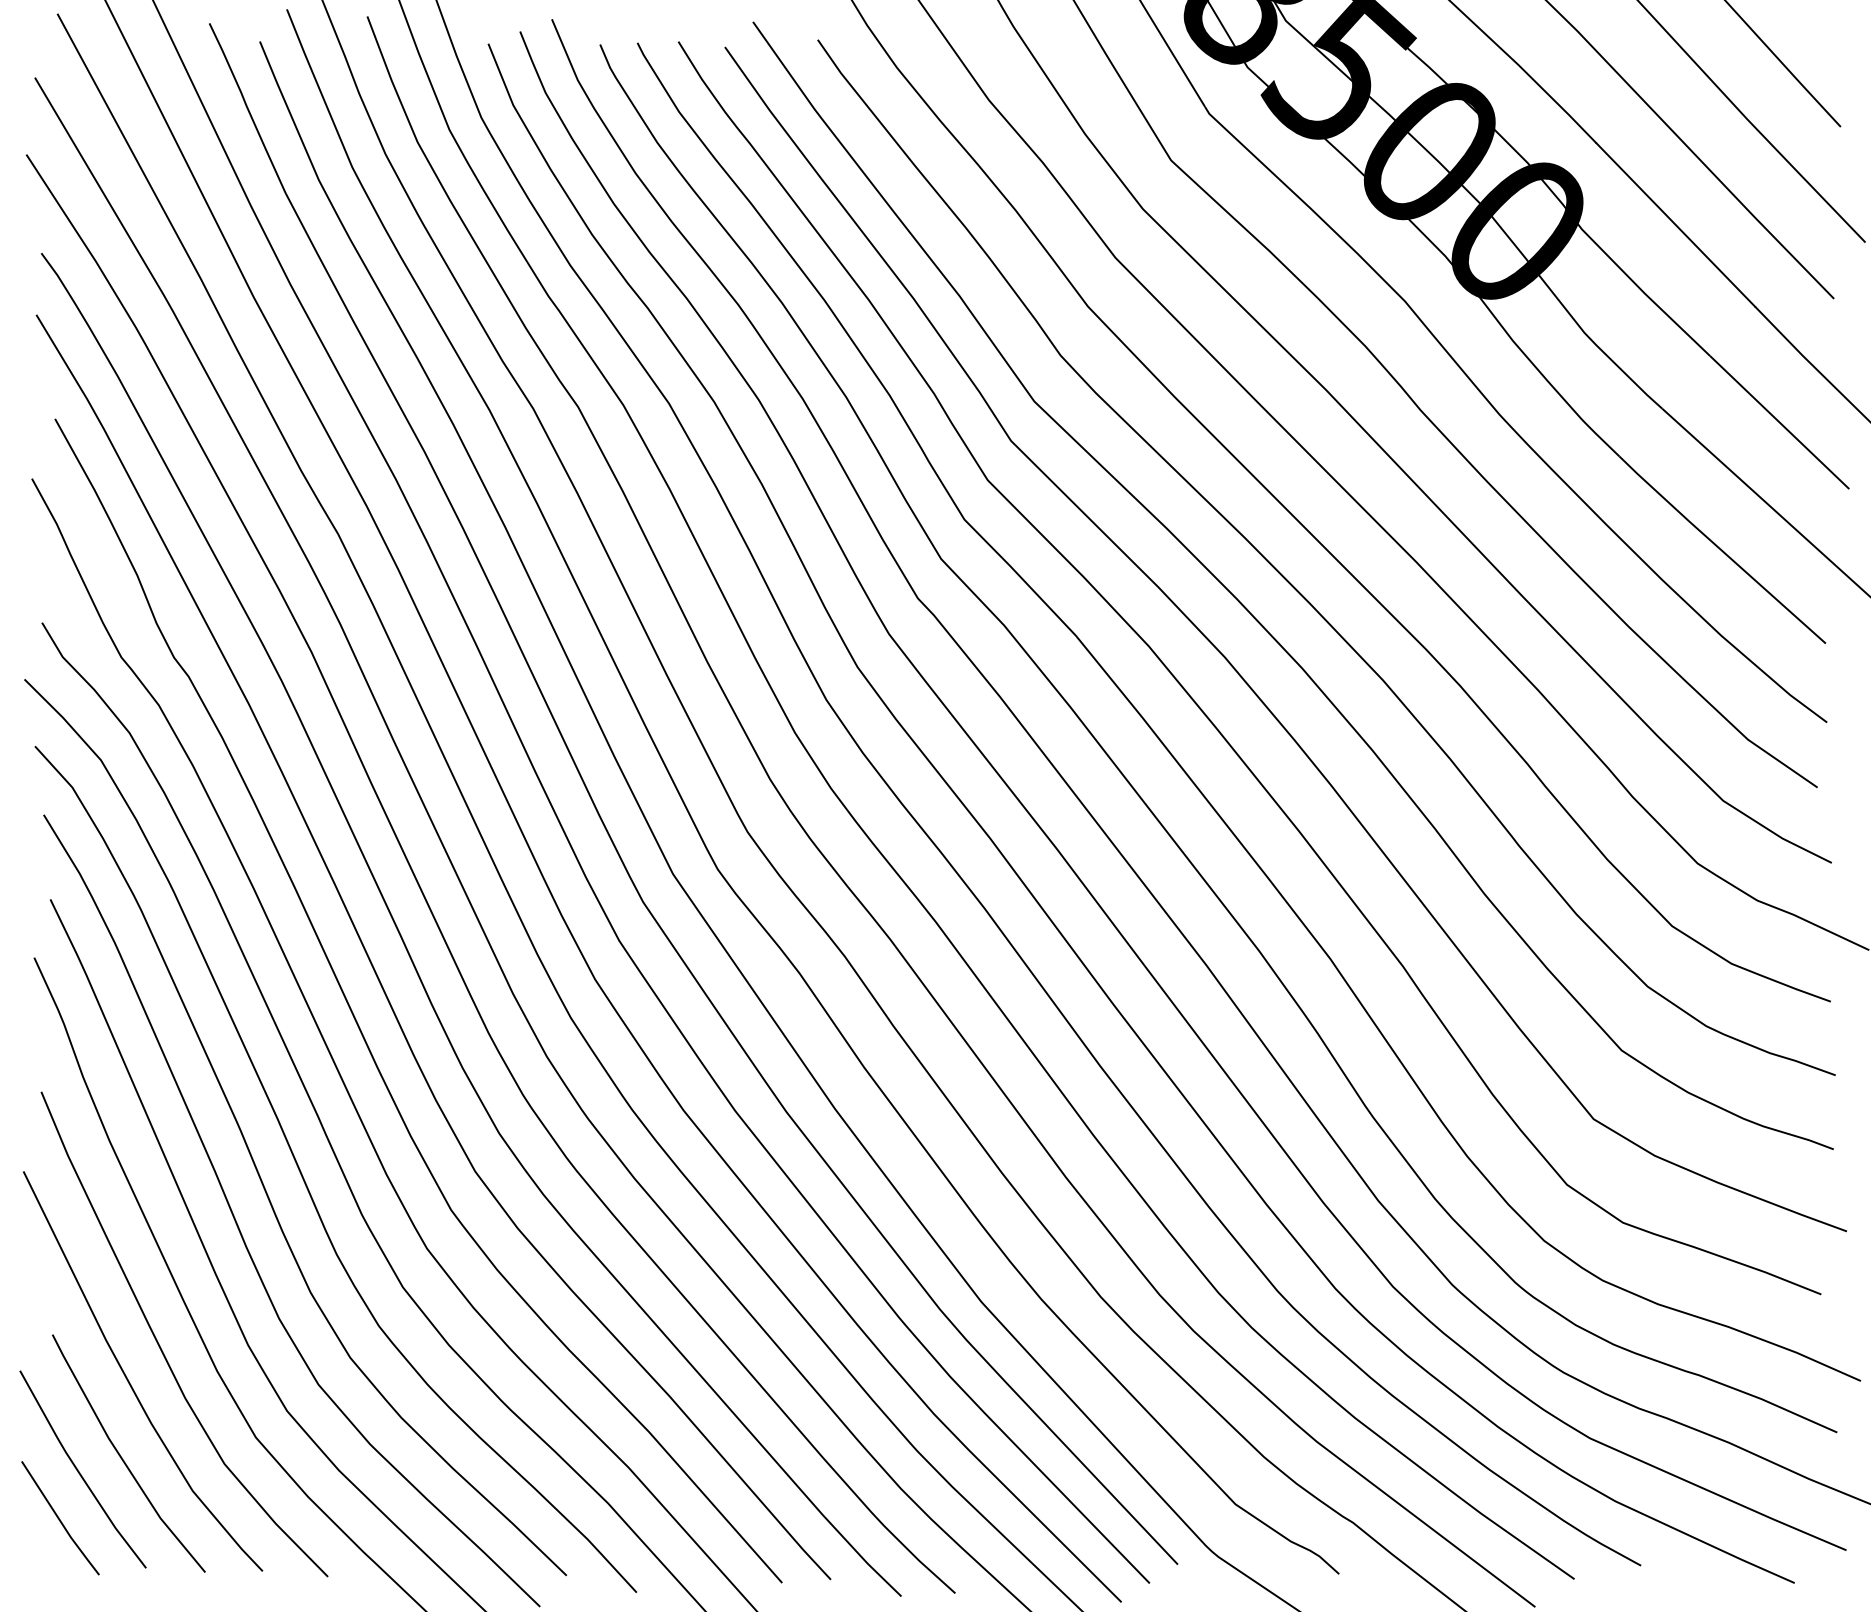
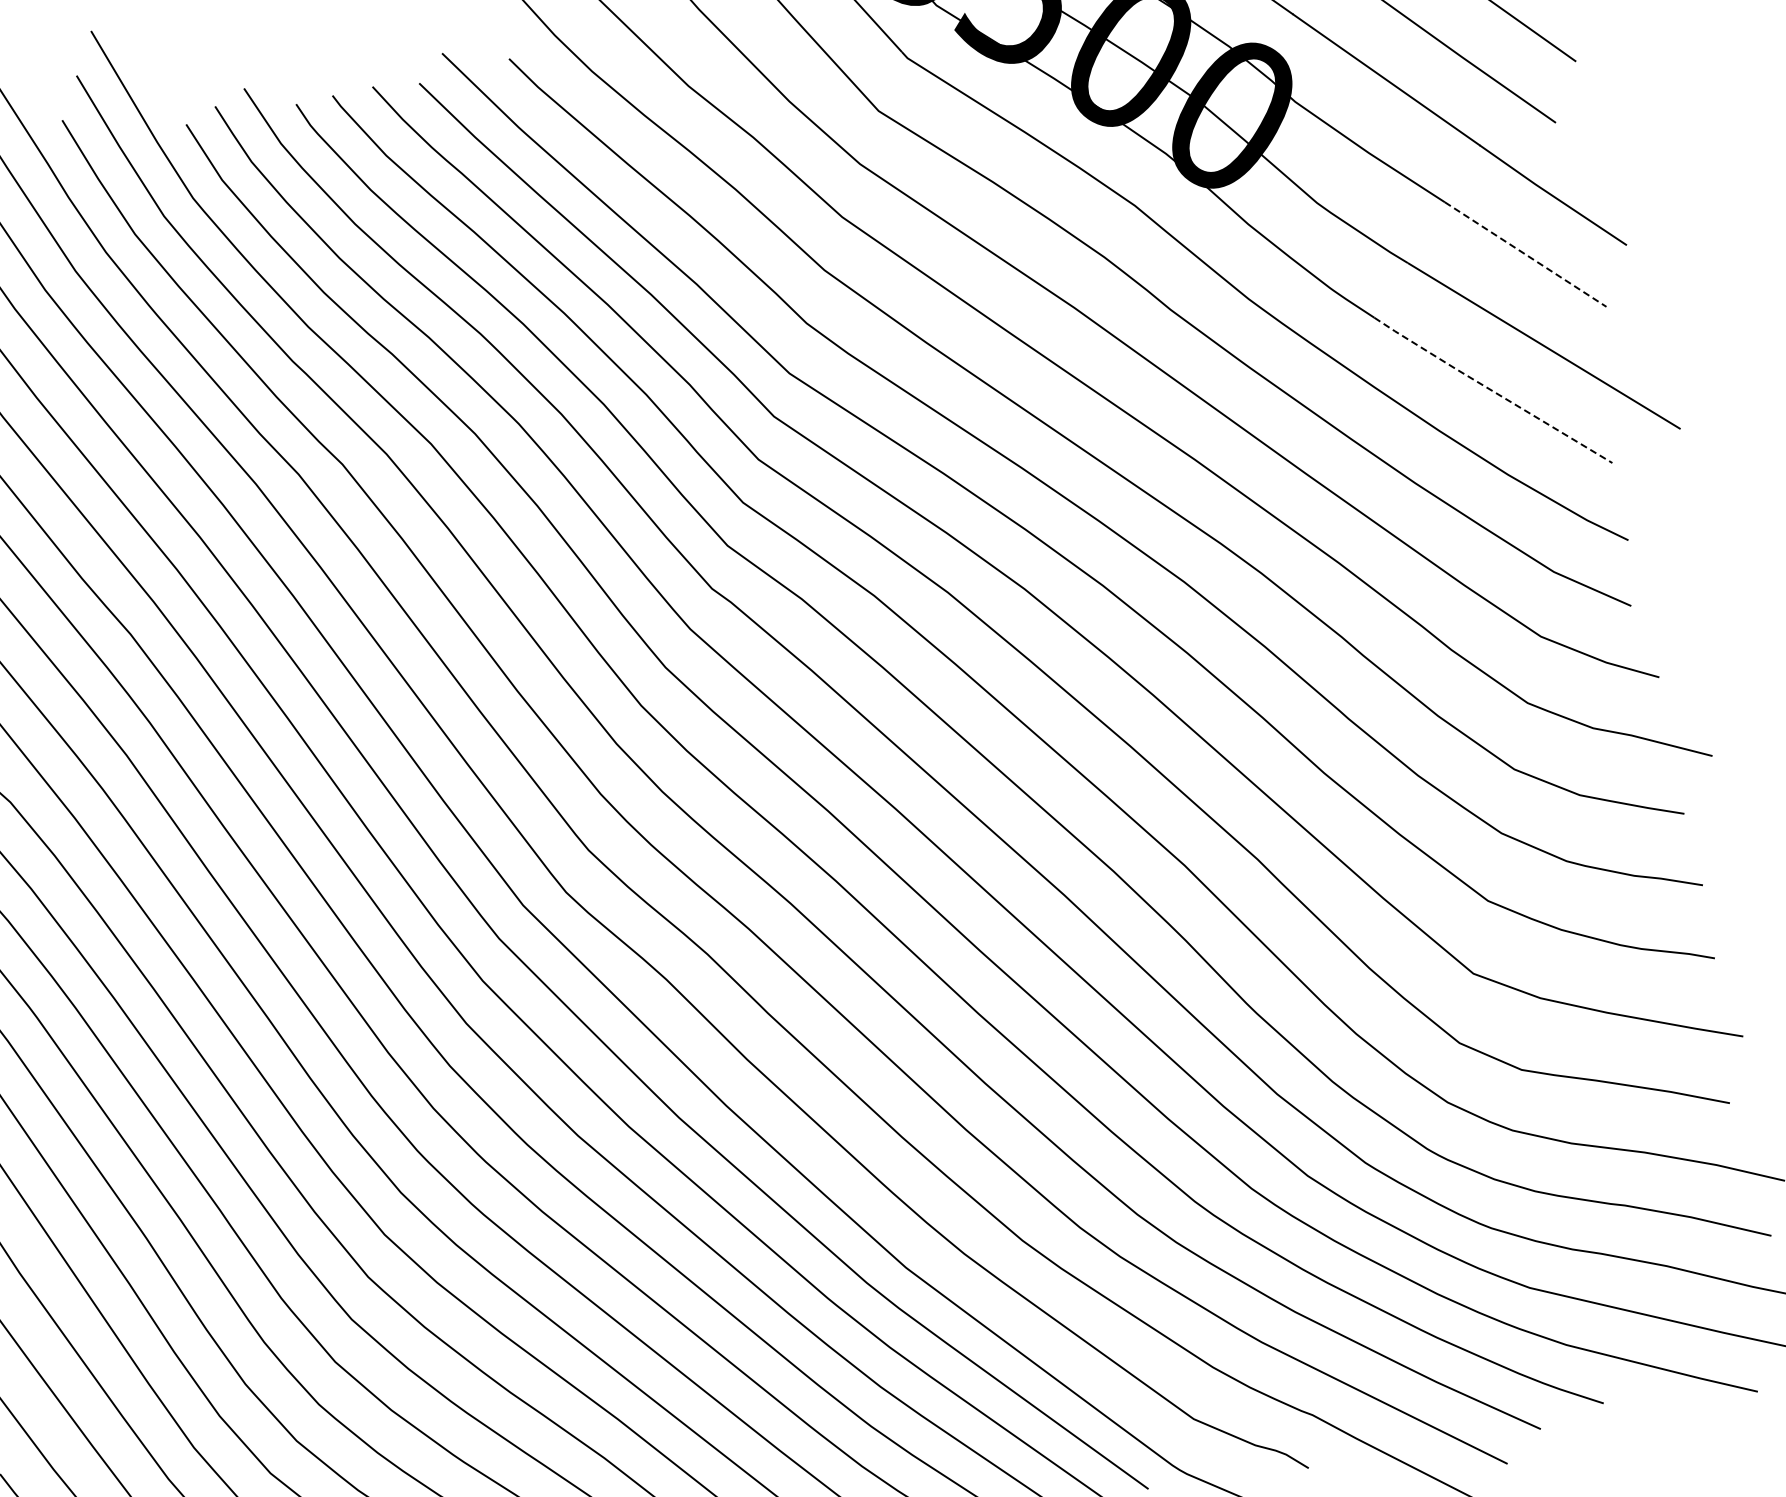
line: (1780, 422) -> (1526, 254), solid -> dashed
line: (1720, 549) -> (1491, 390), solid -> dashed

